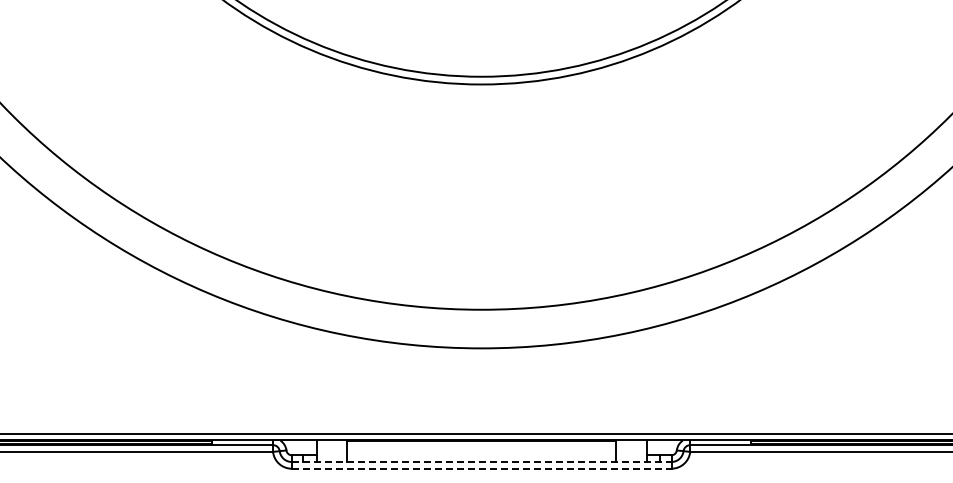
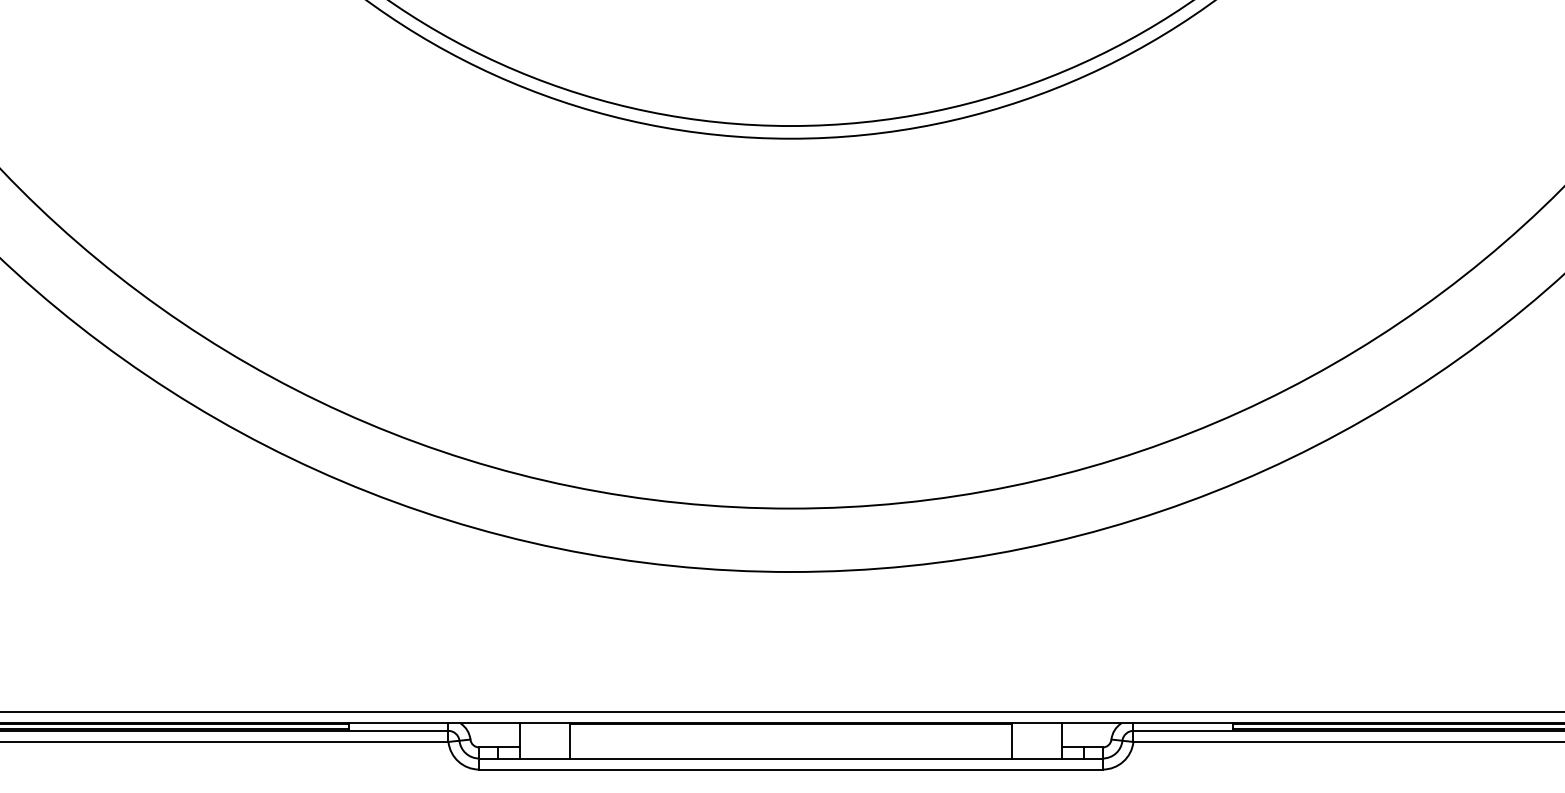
line: (481, 461) -> (790, 757), dashed -> solid
line: (481, 468) -> (790, 769), dashed -> solid

